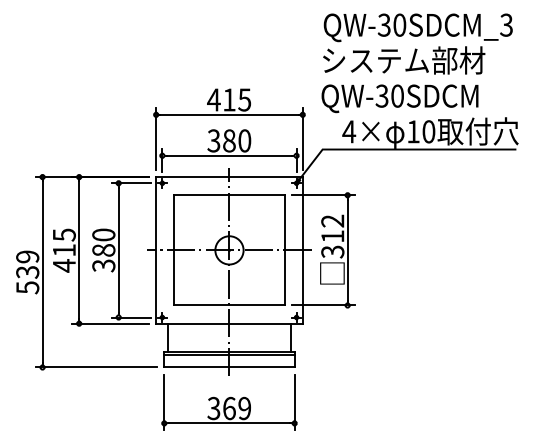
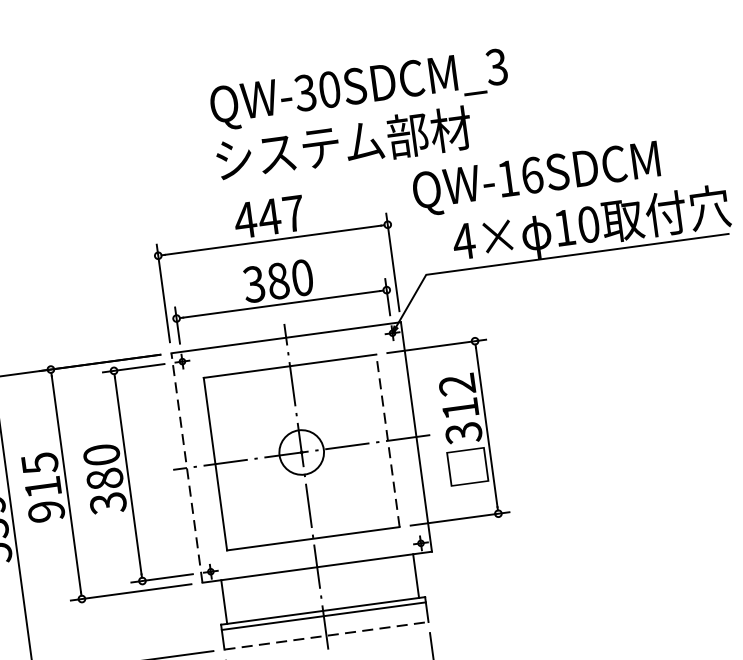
text: (417, 43) -> (361, 114), moved
text: (389, 95) -> (519, 176), QW-30SDCM -> QW-16SDCM
text: (236, 99) -> (280, 214), 415 -> 447
line: (156, 249) -> (187, 466), solid -> dashed
line: (284, 249) -> (387, 439), solid -> dashed
text: (63, 265) -> (45, 511), 415 -> 915
line: (229, 367) -> (326, 635), solid -> dashed

